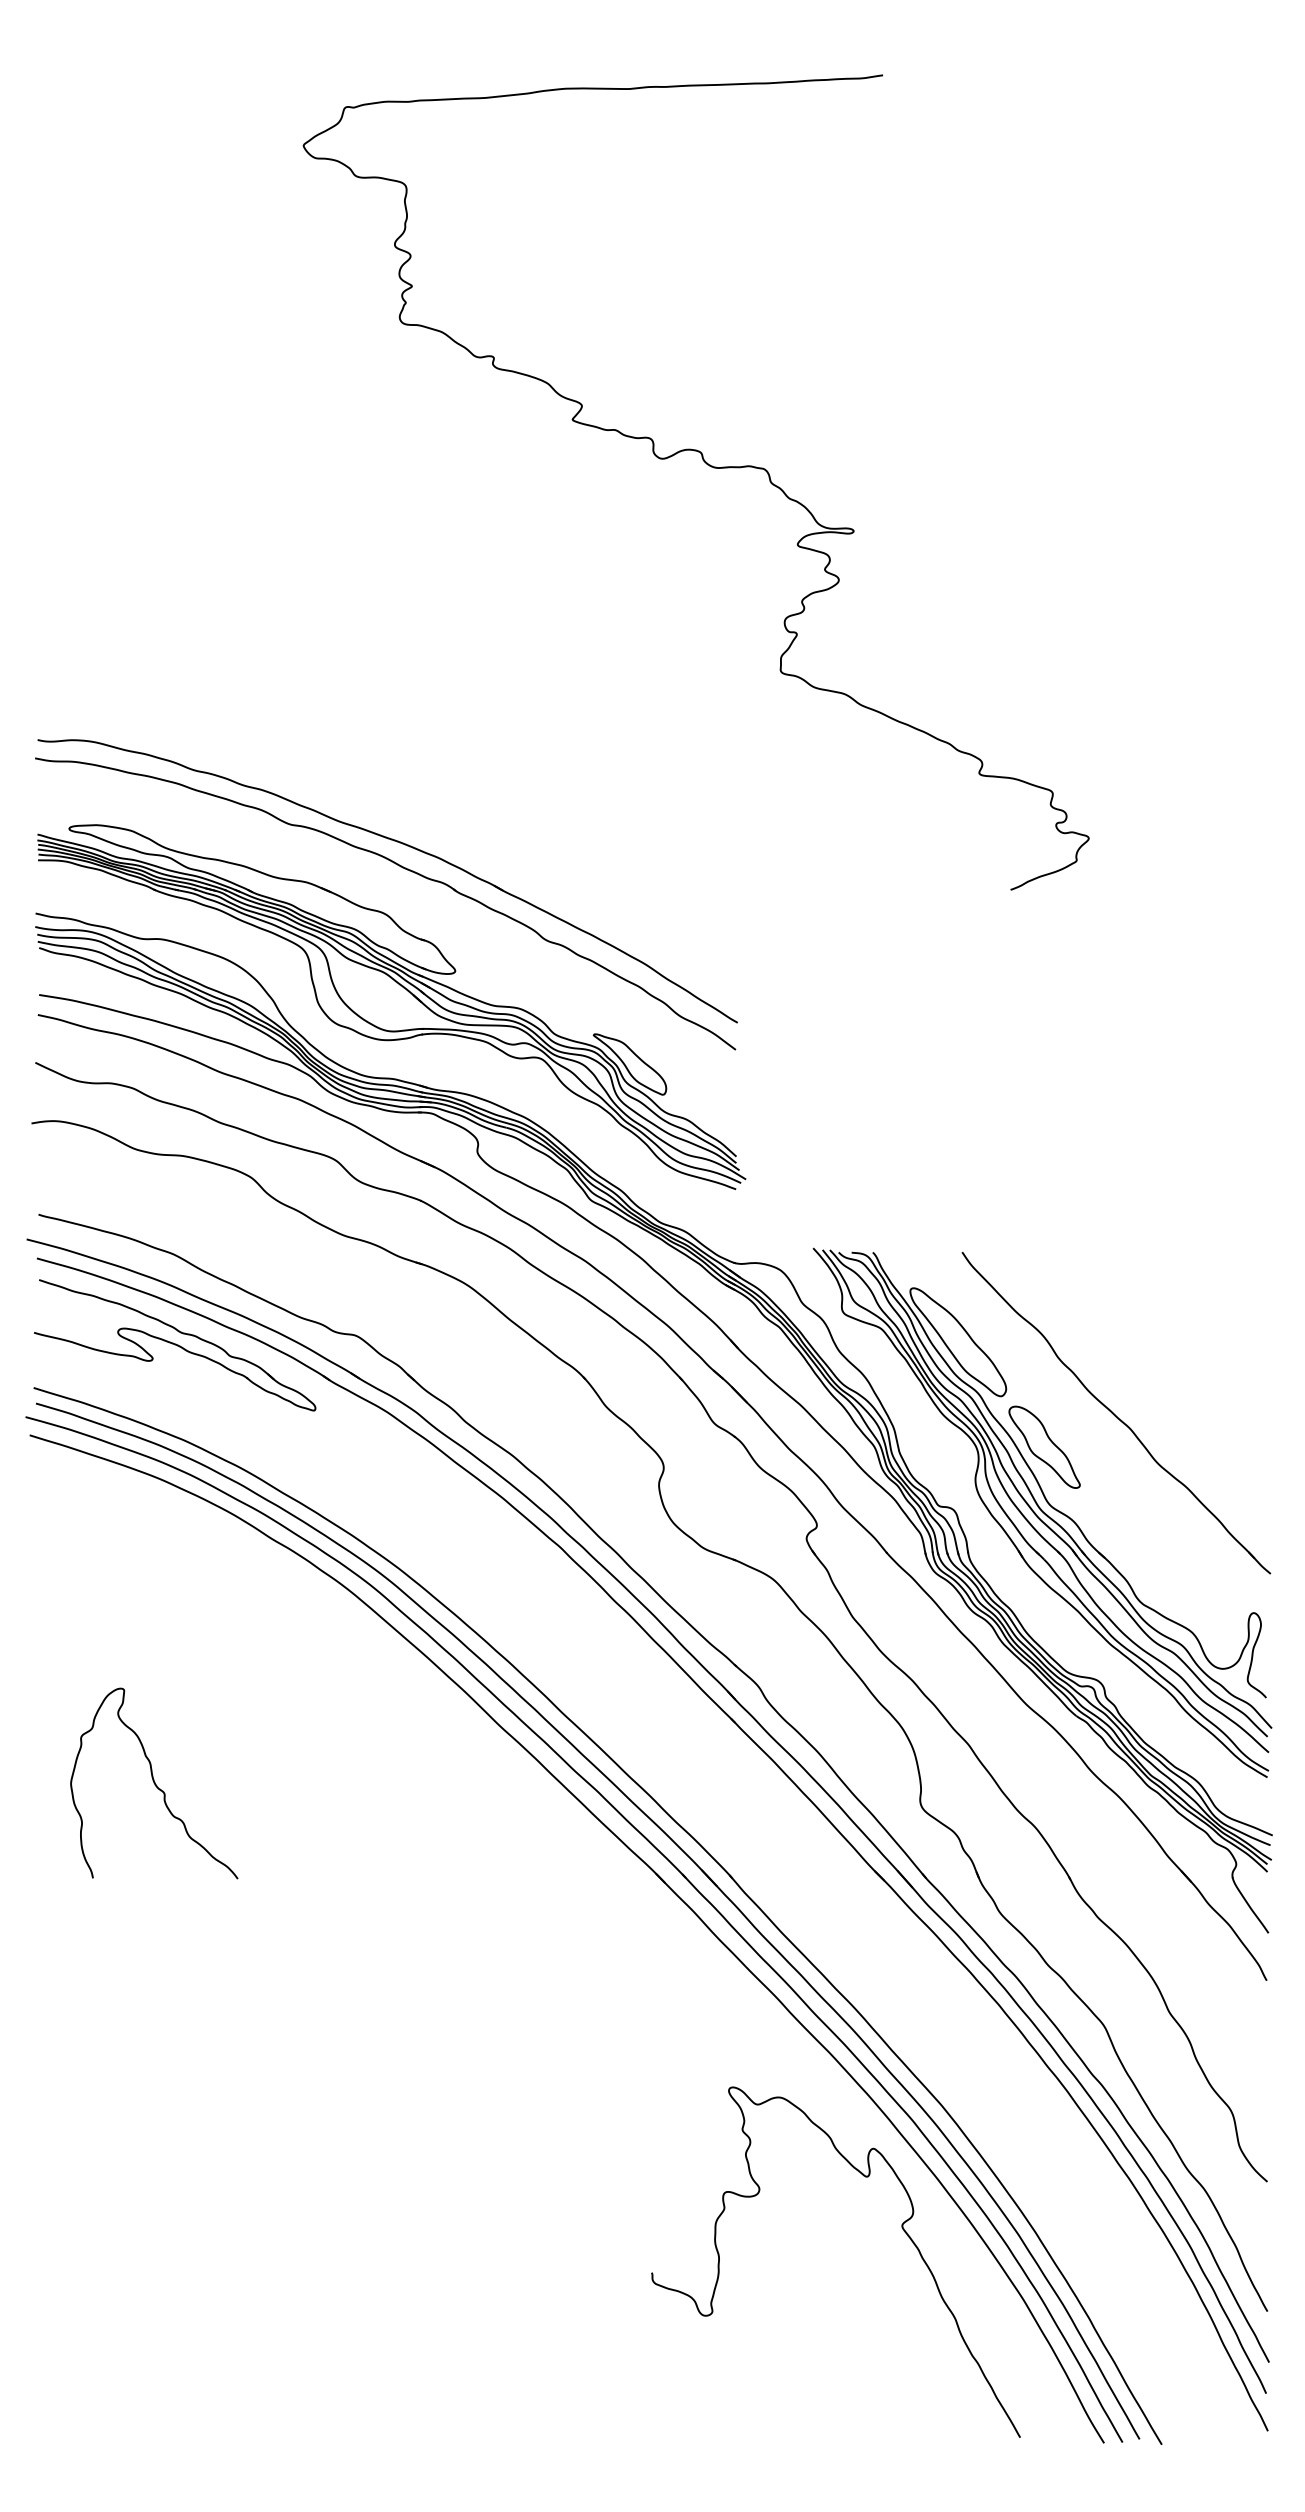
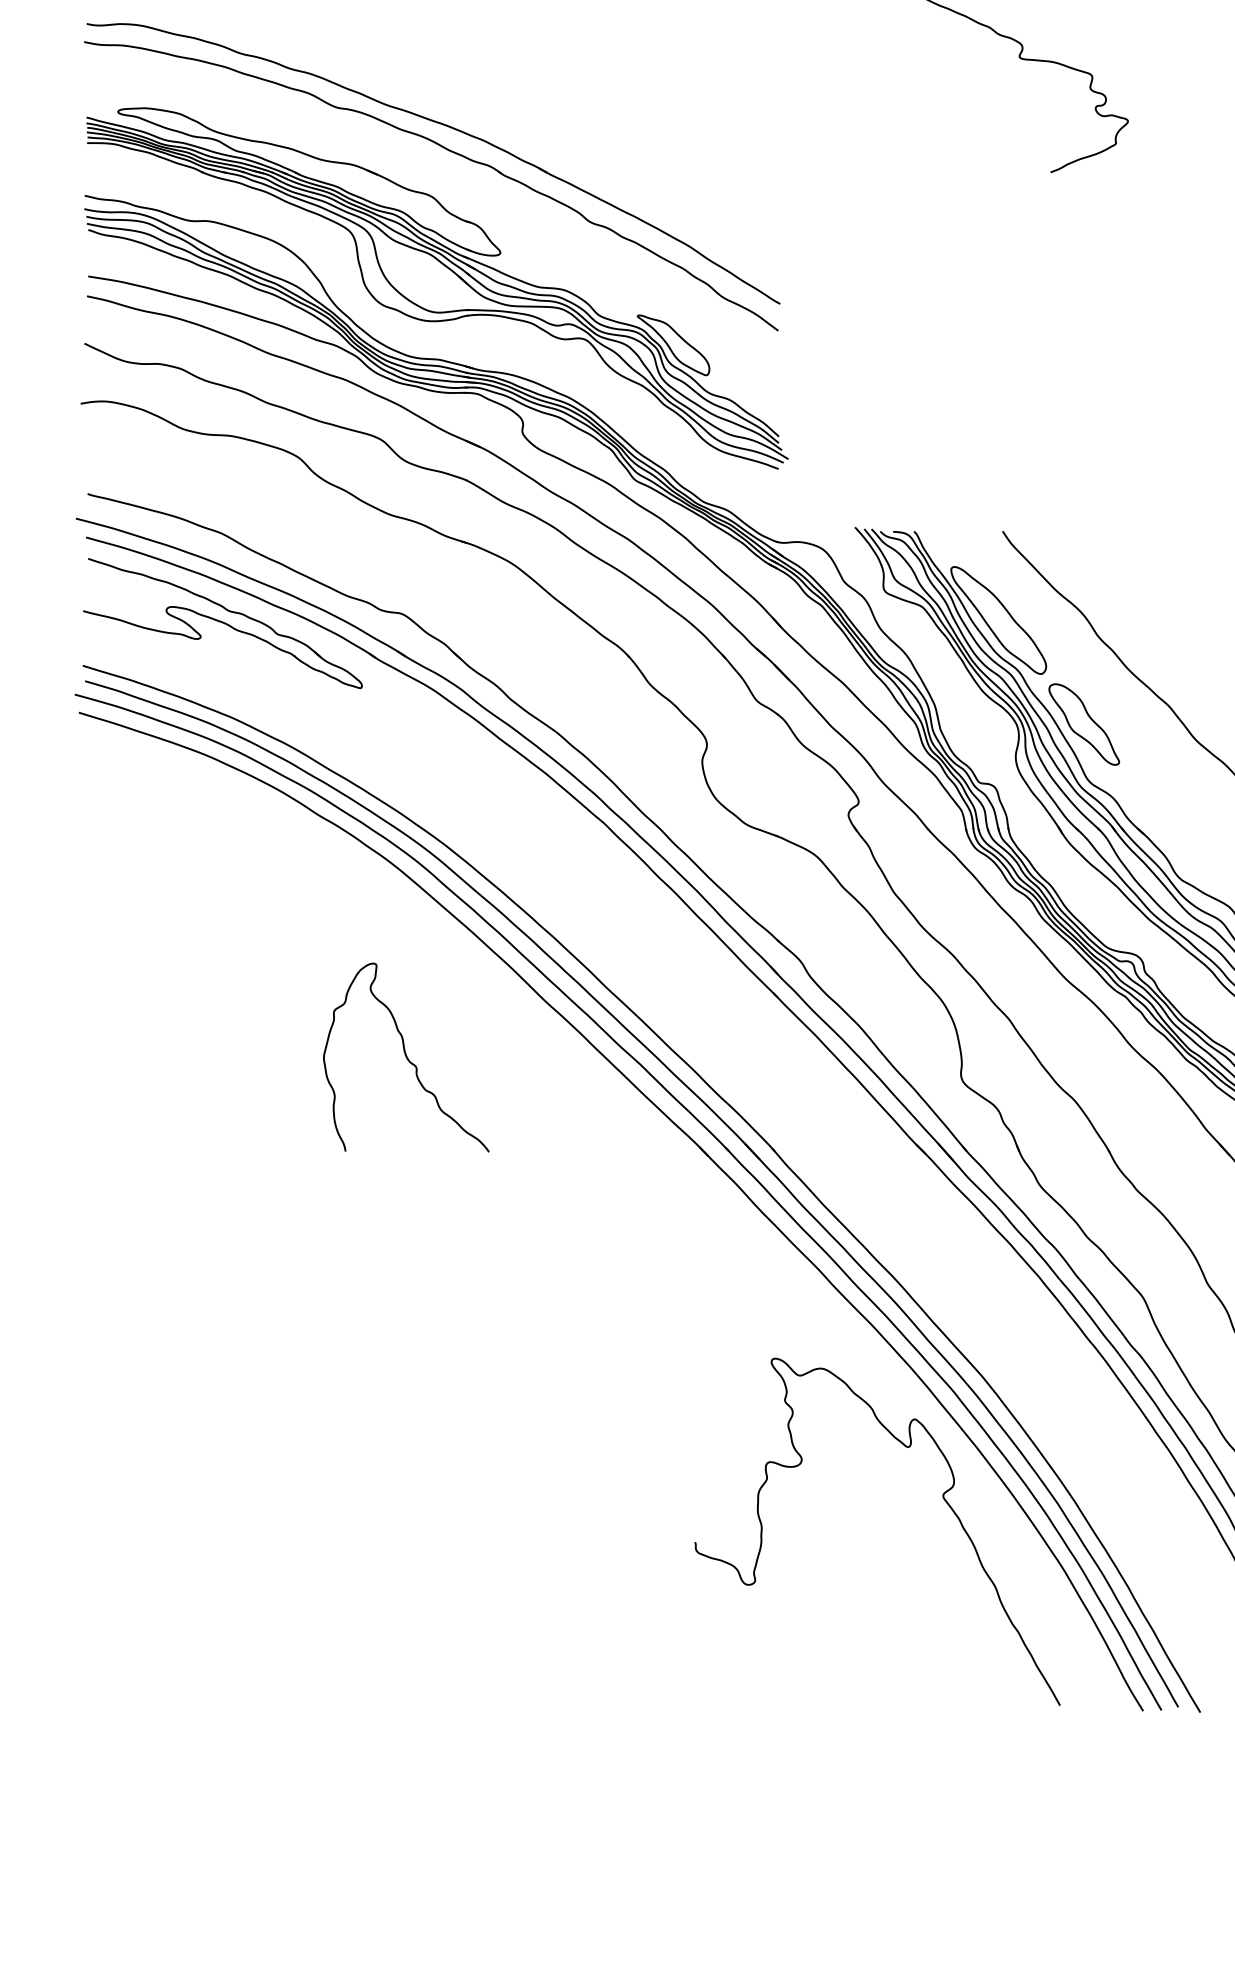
curve: (154, 1783) -> (406, 1057), moved

